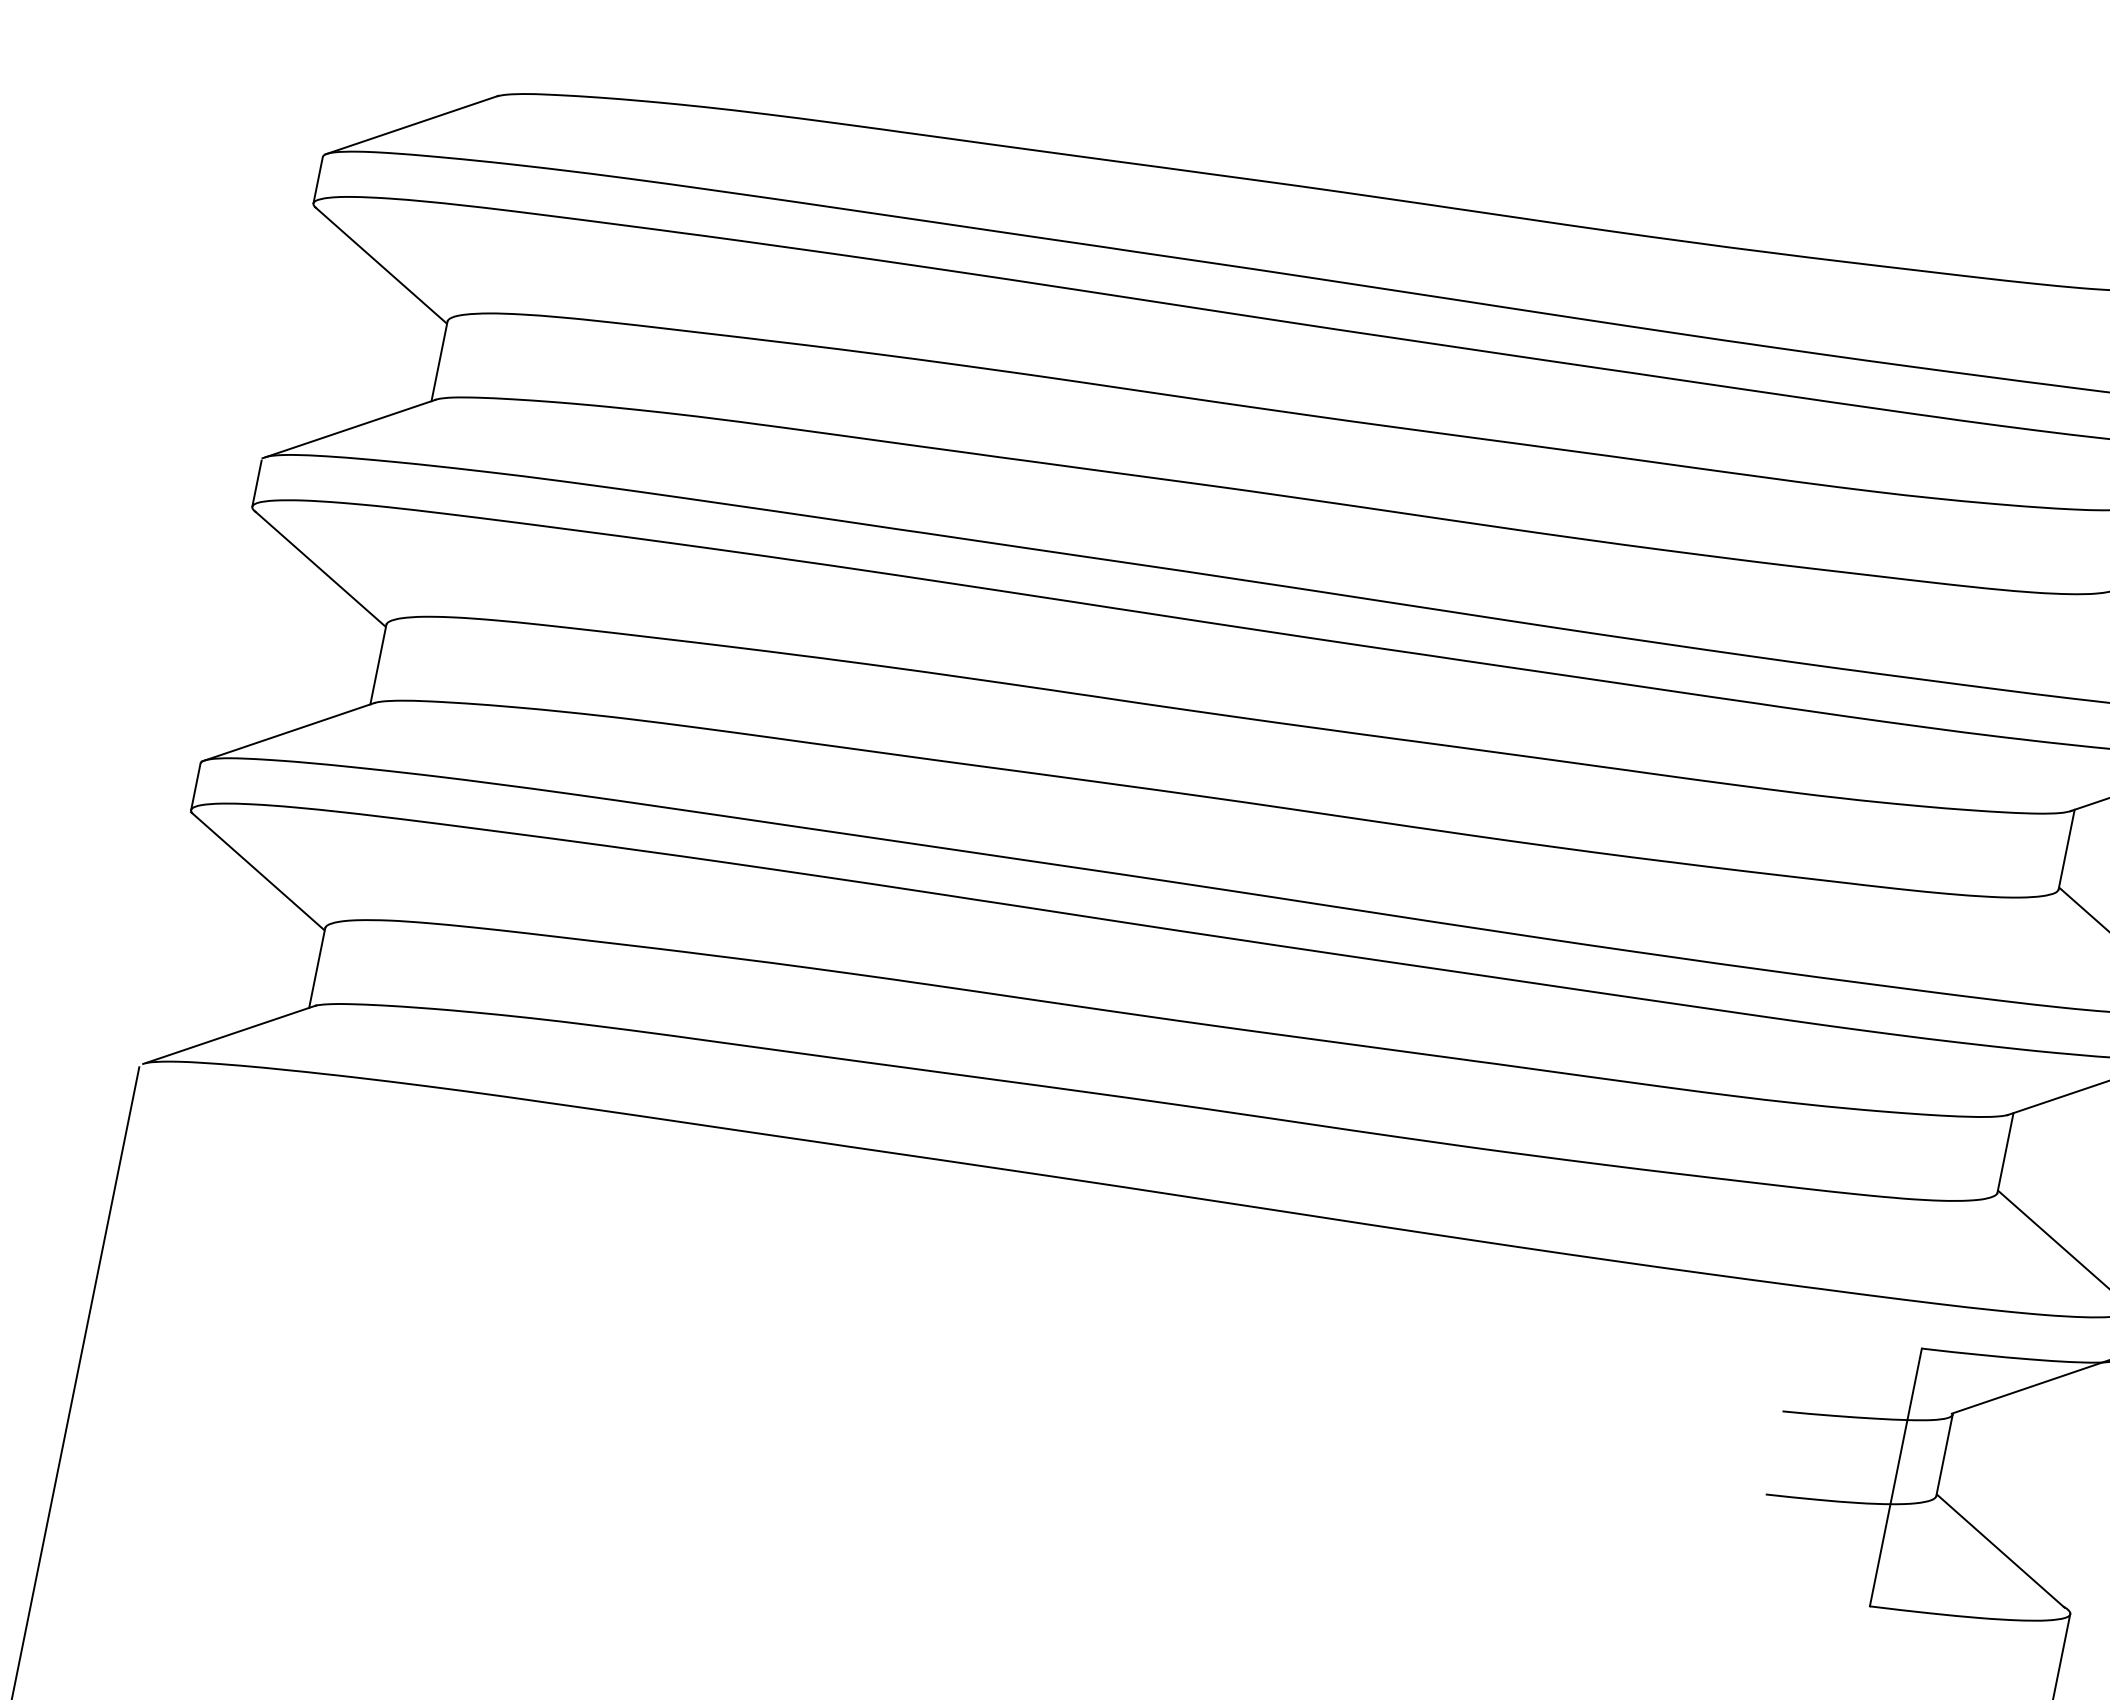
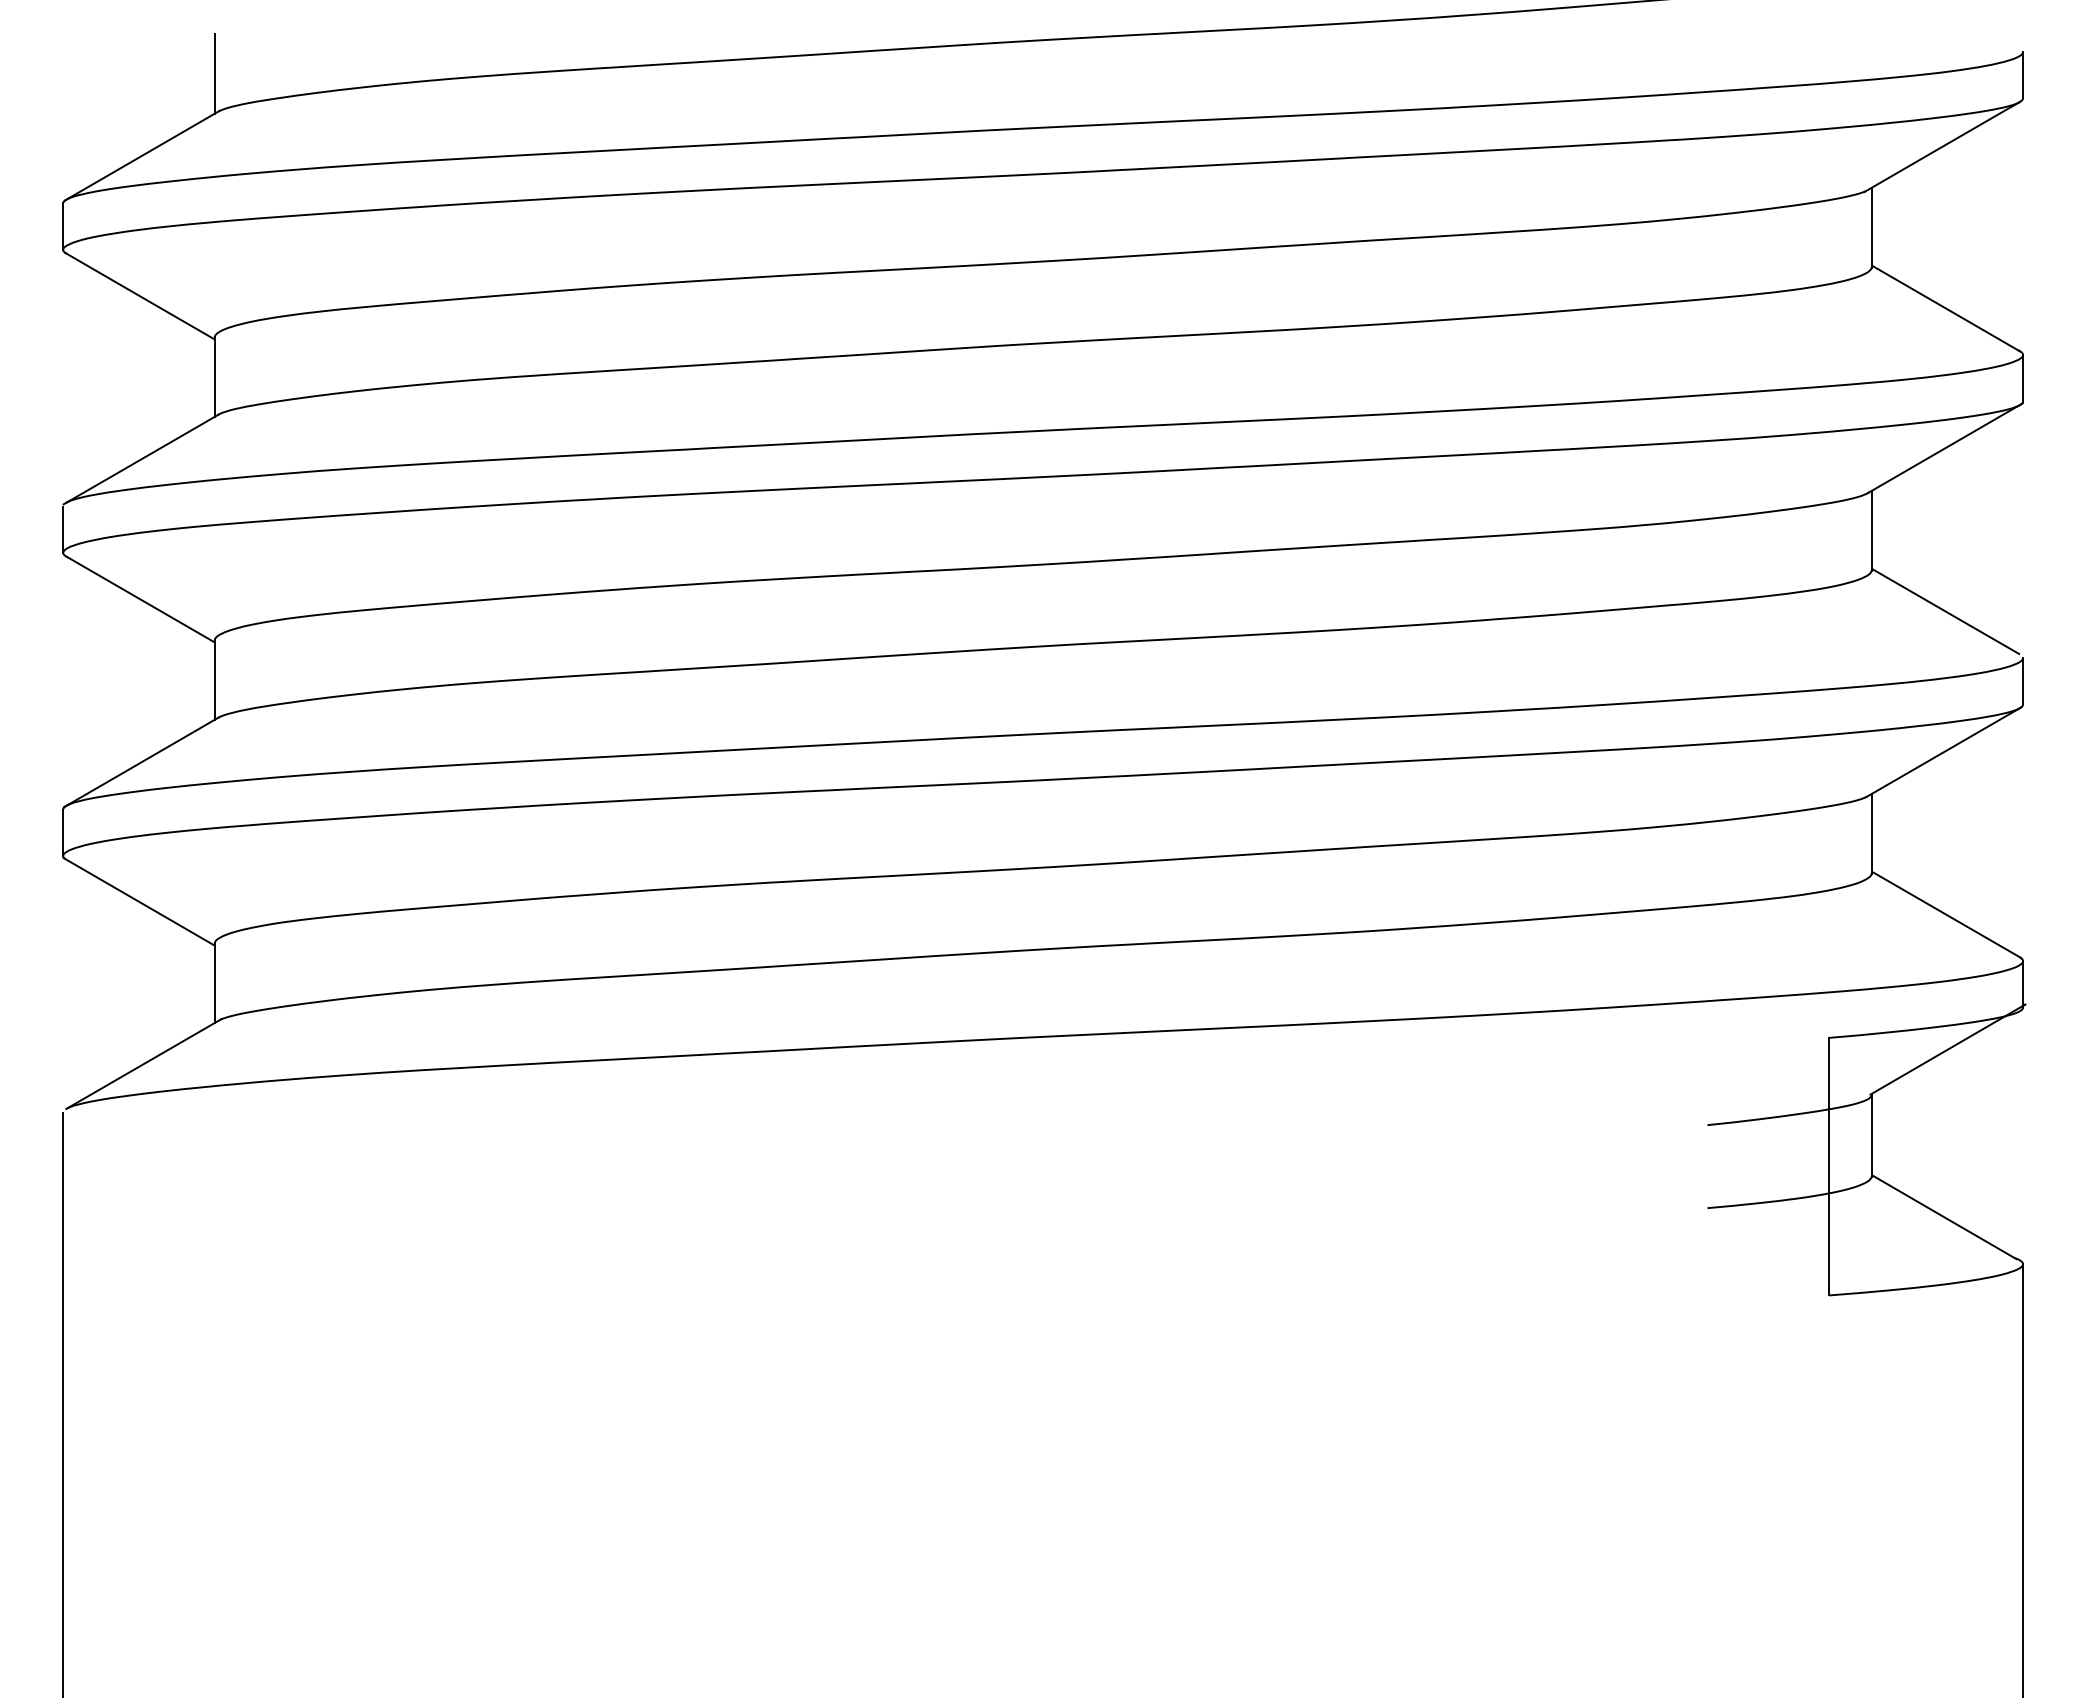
line: (500, 57) -> (214, 73), added

